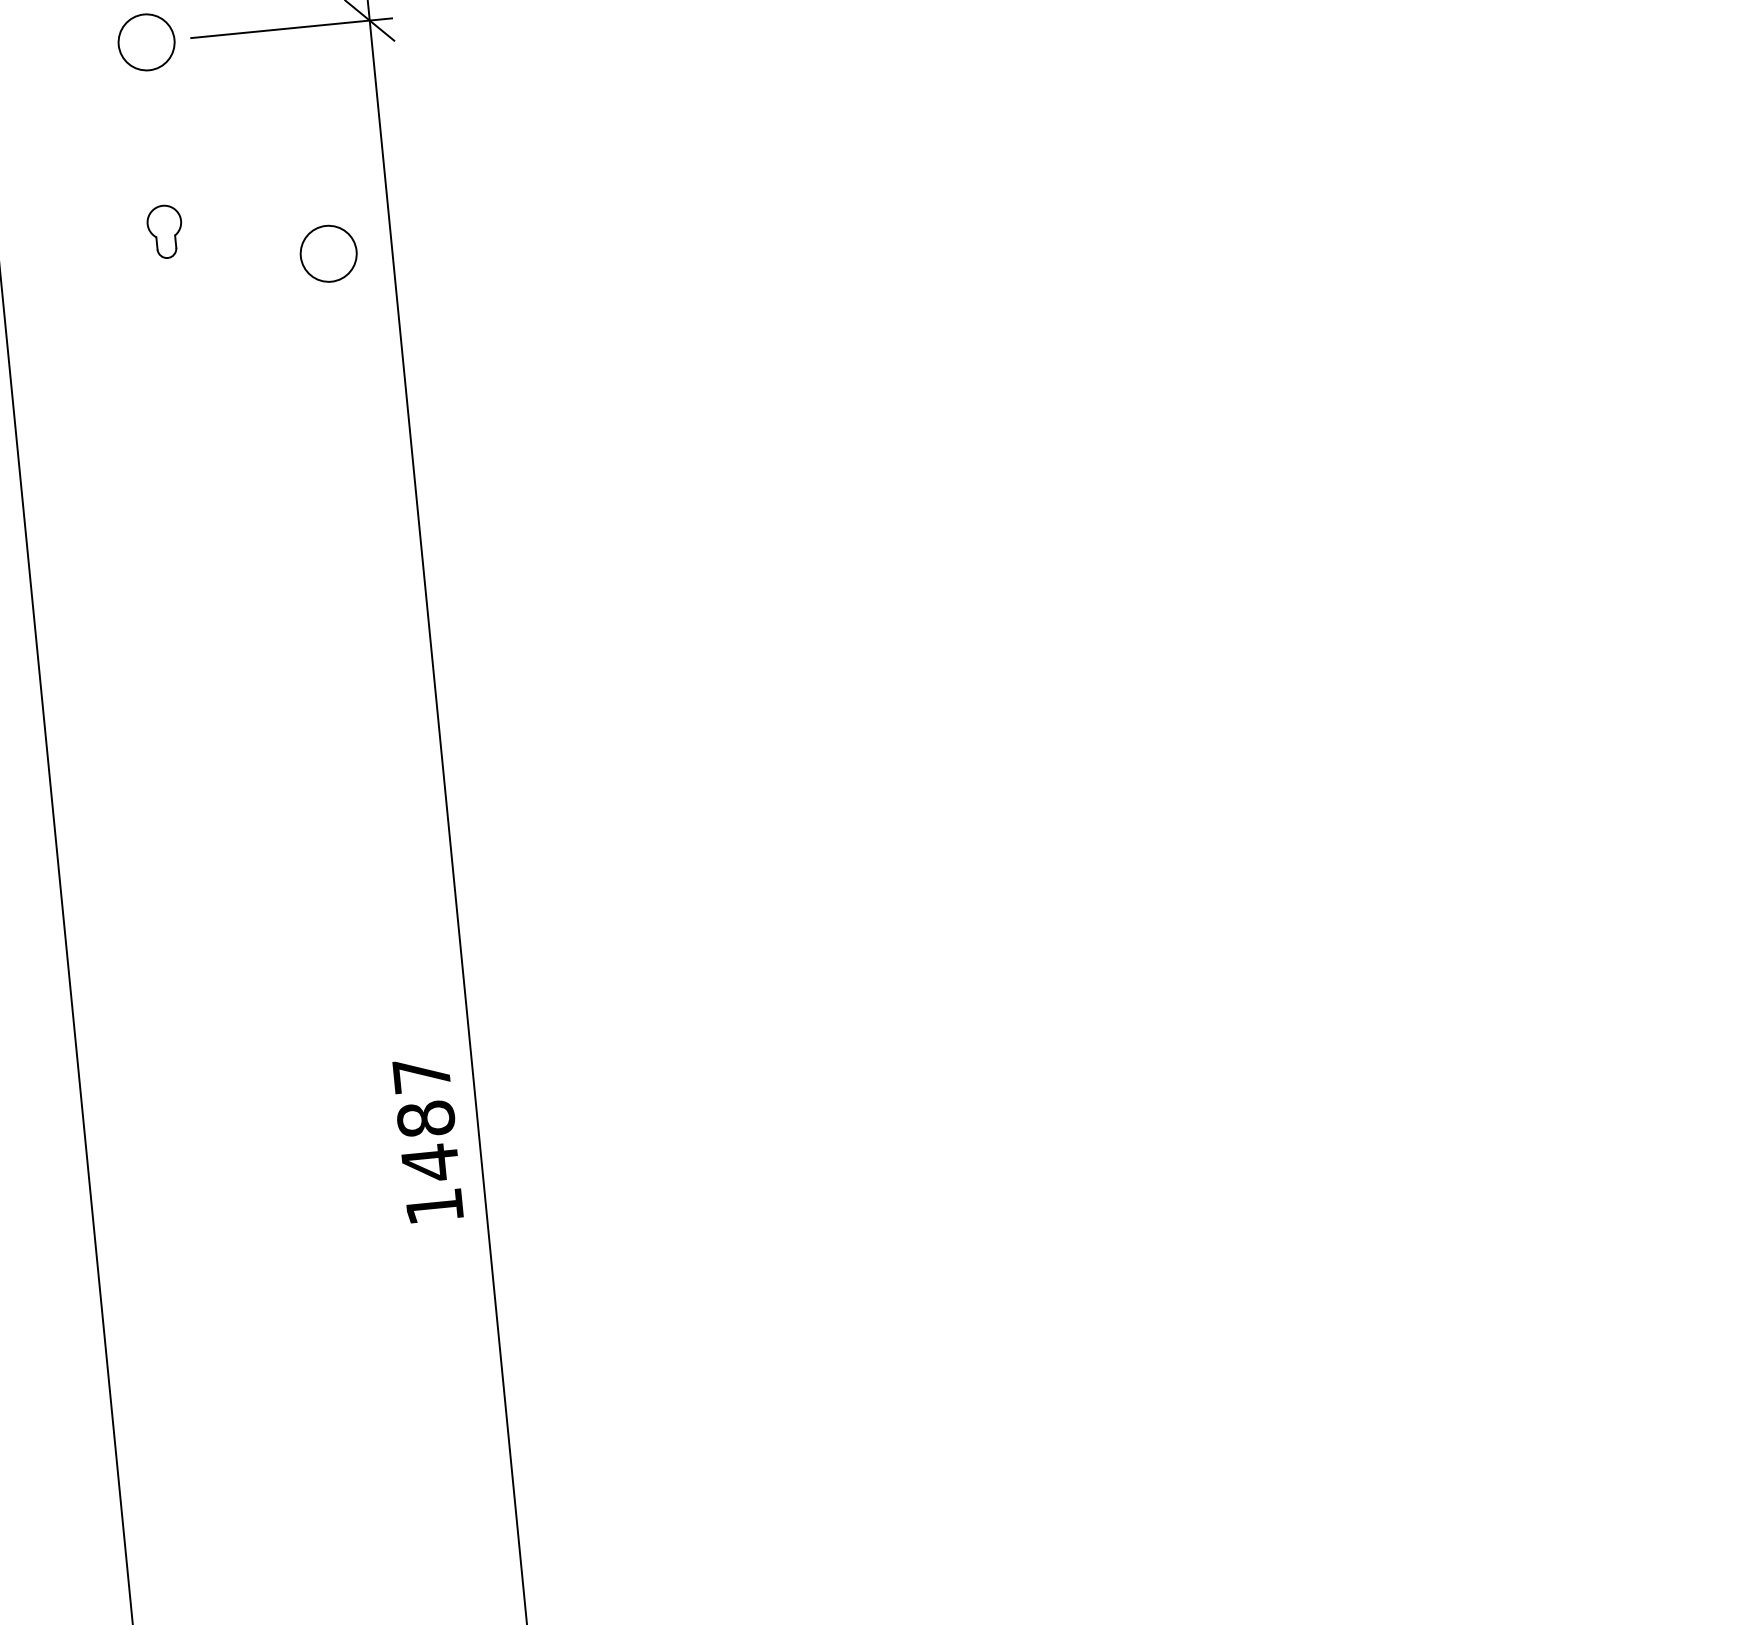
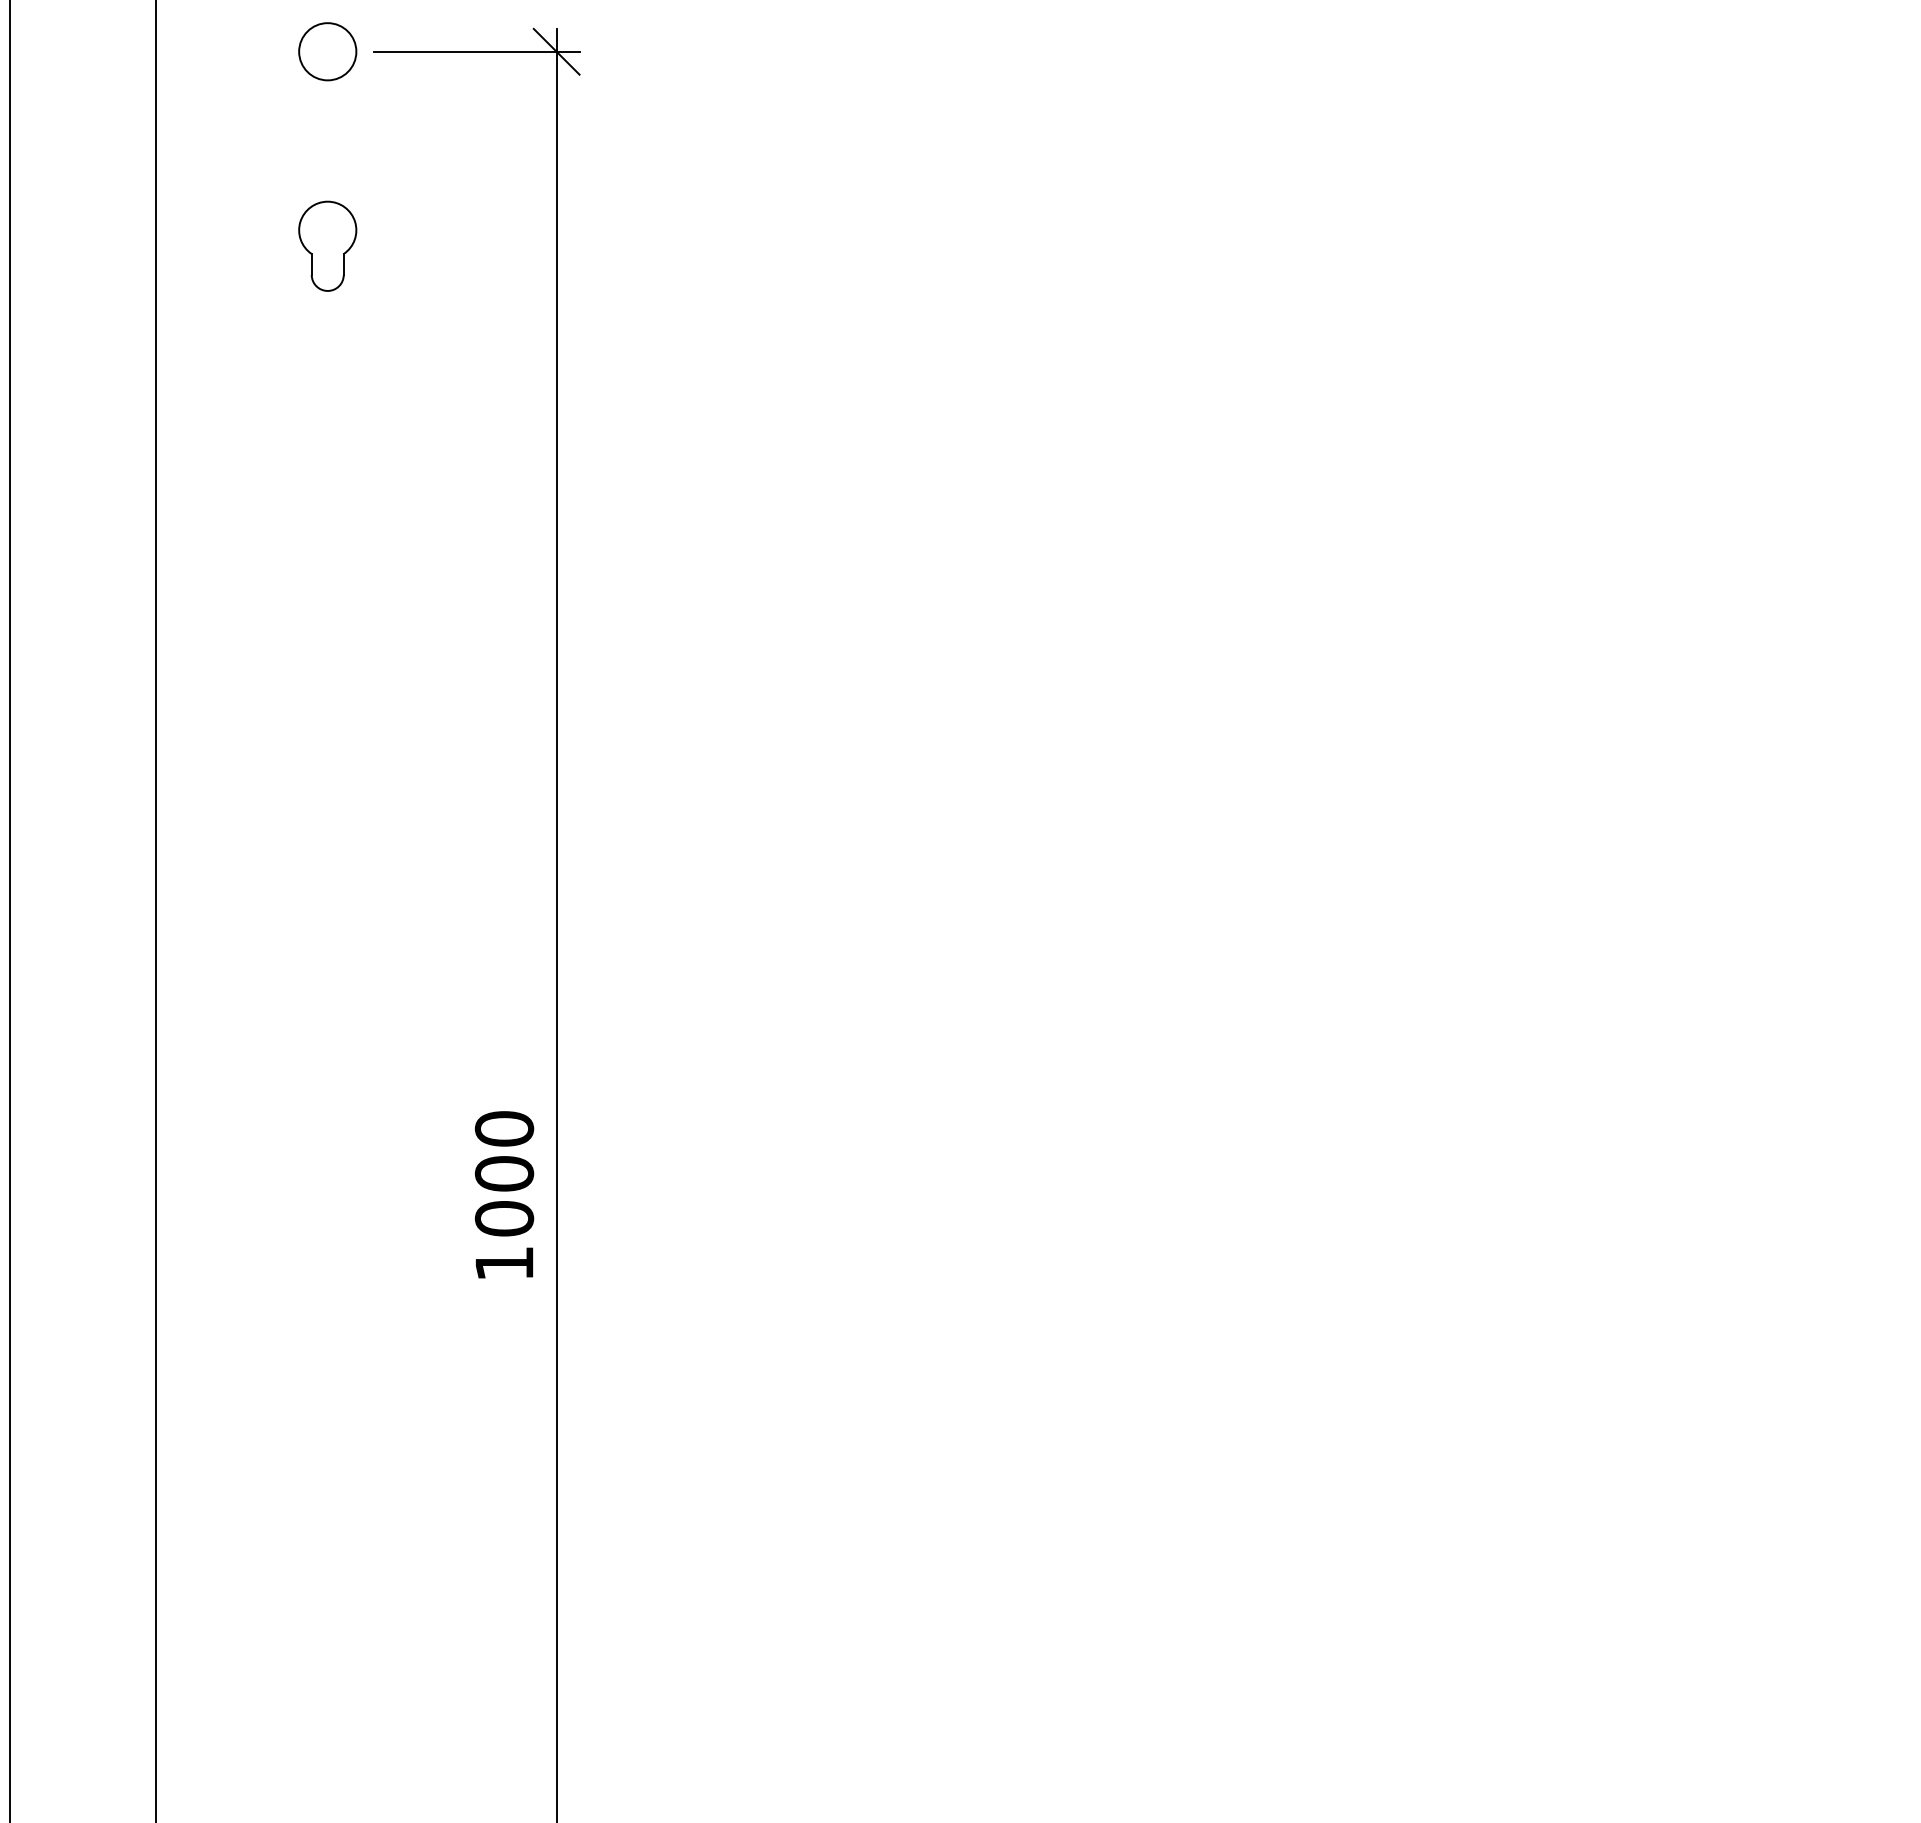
part: (164, 231) -> (327, 245), size x1.67
circle: (328, 253) -> (491, 284), removed
text: (426, 1119) -> (504, 1174), 1487 -> 1000

